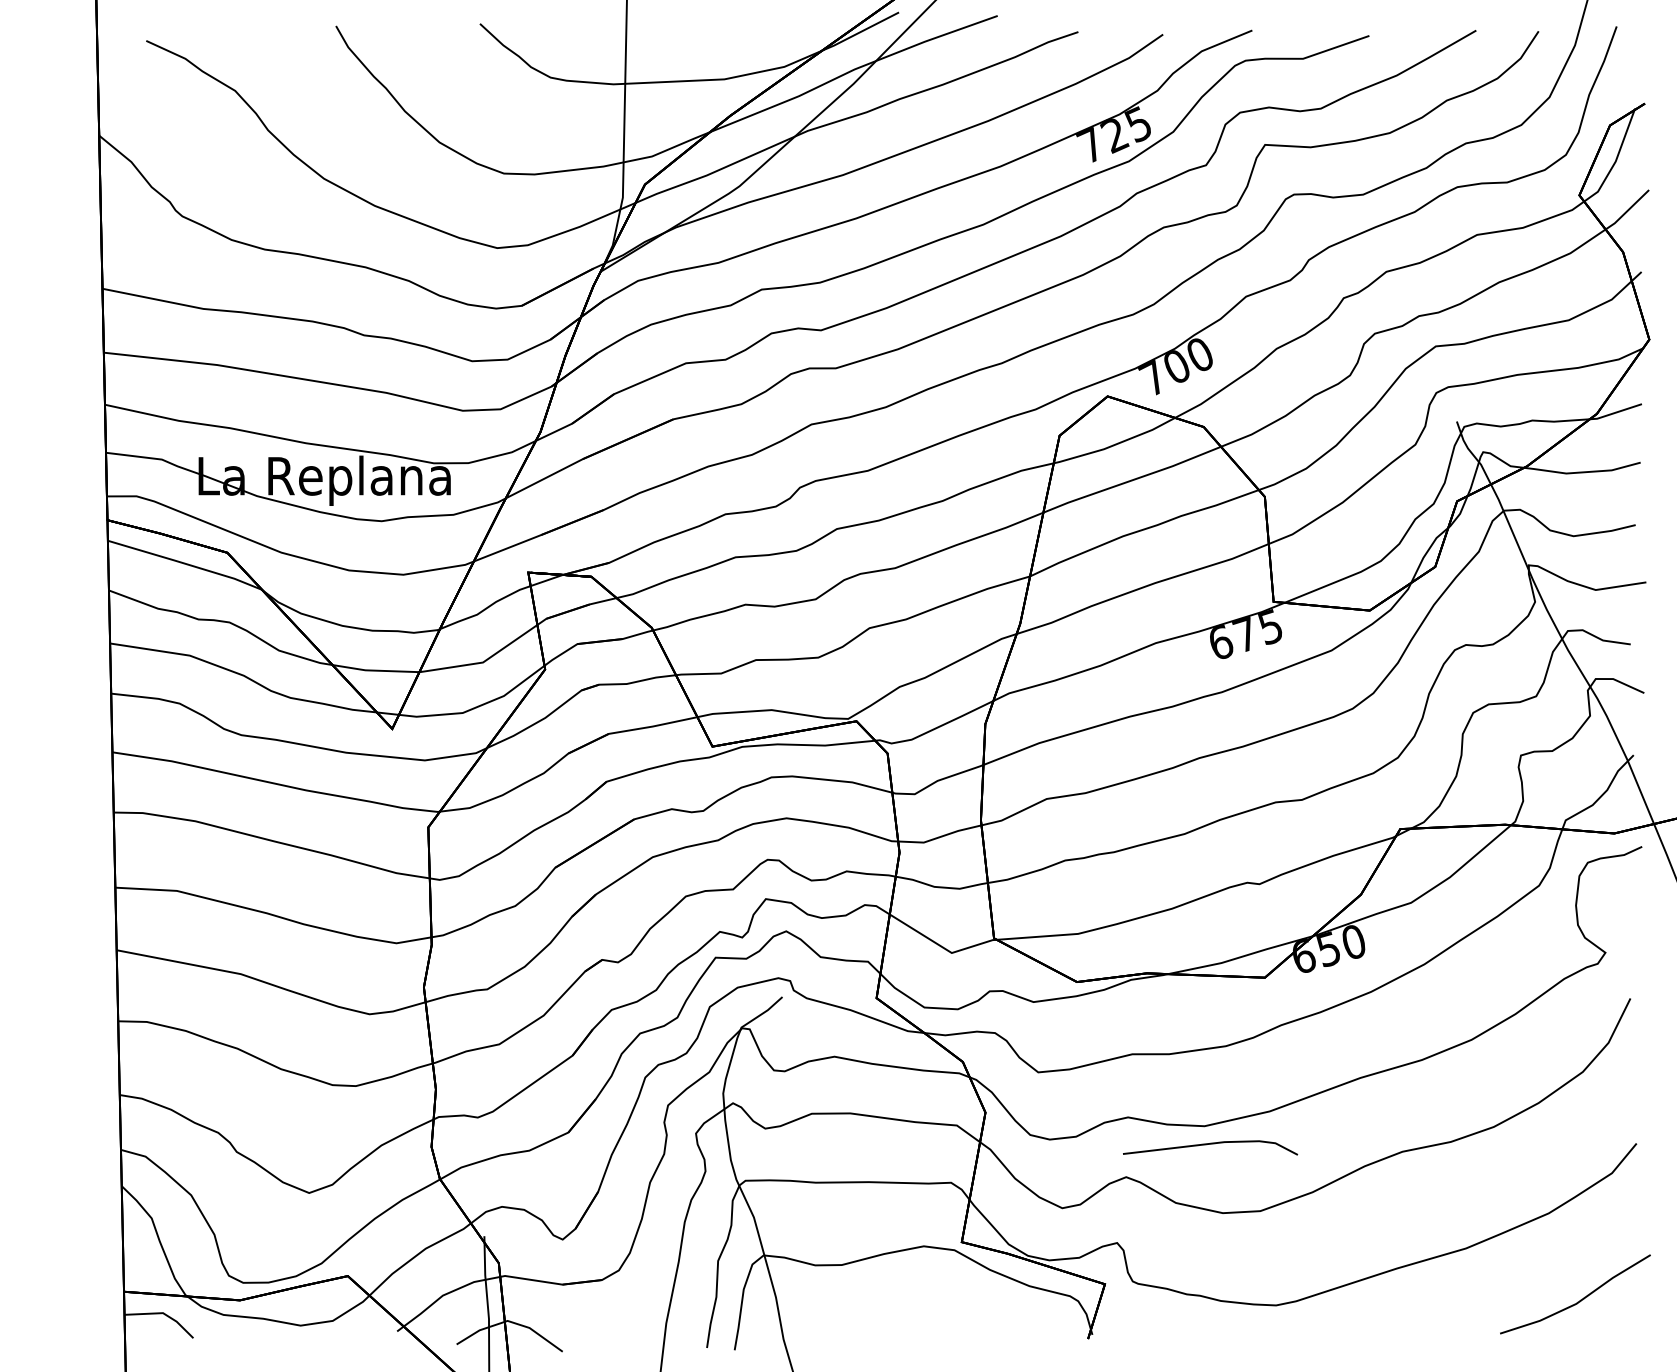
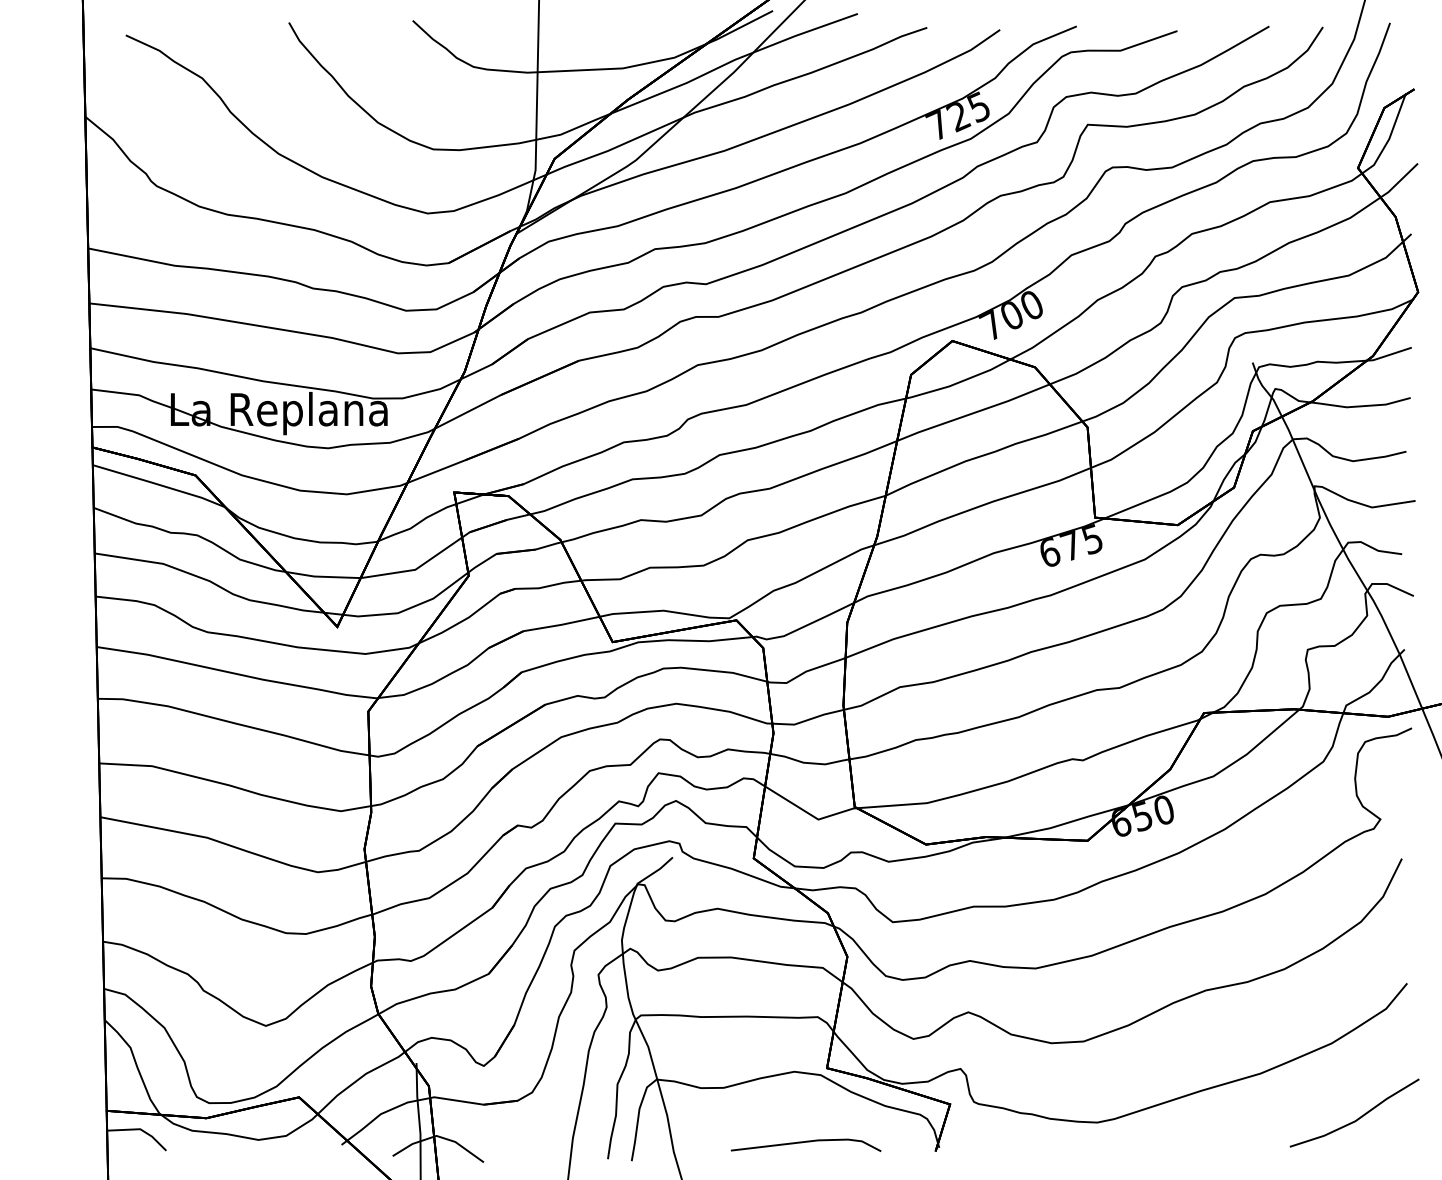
line: (1210, 1144) -> (806, 1142), moved

